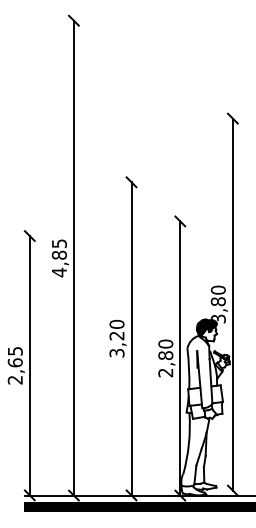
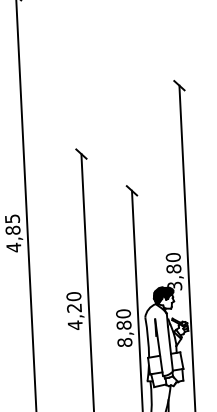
text: (116, 353) -> (74, 325), 3,20 -> 4,20
text: (165, 372) -> (124, 342), 2,80 -> 8,80

